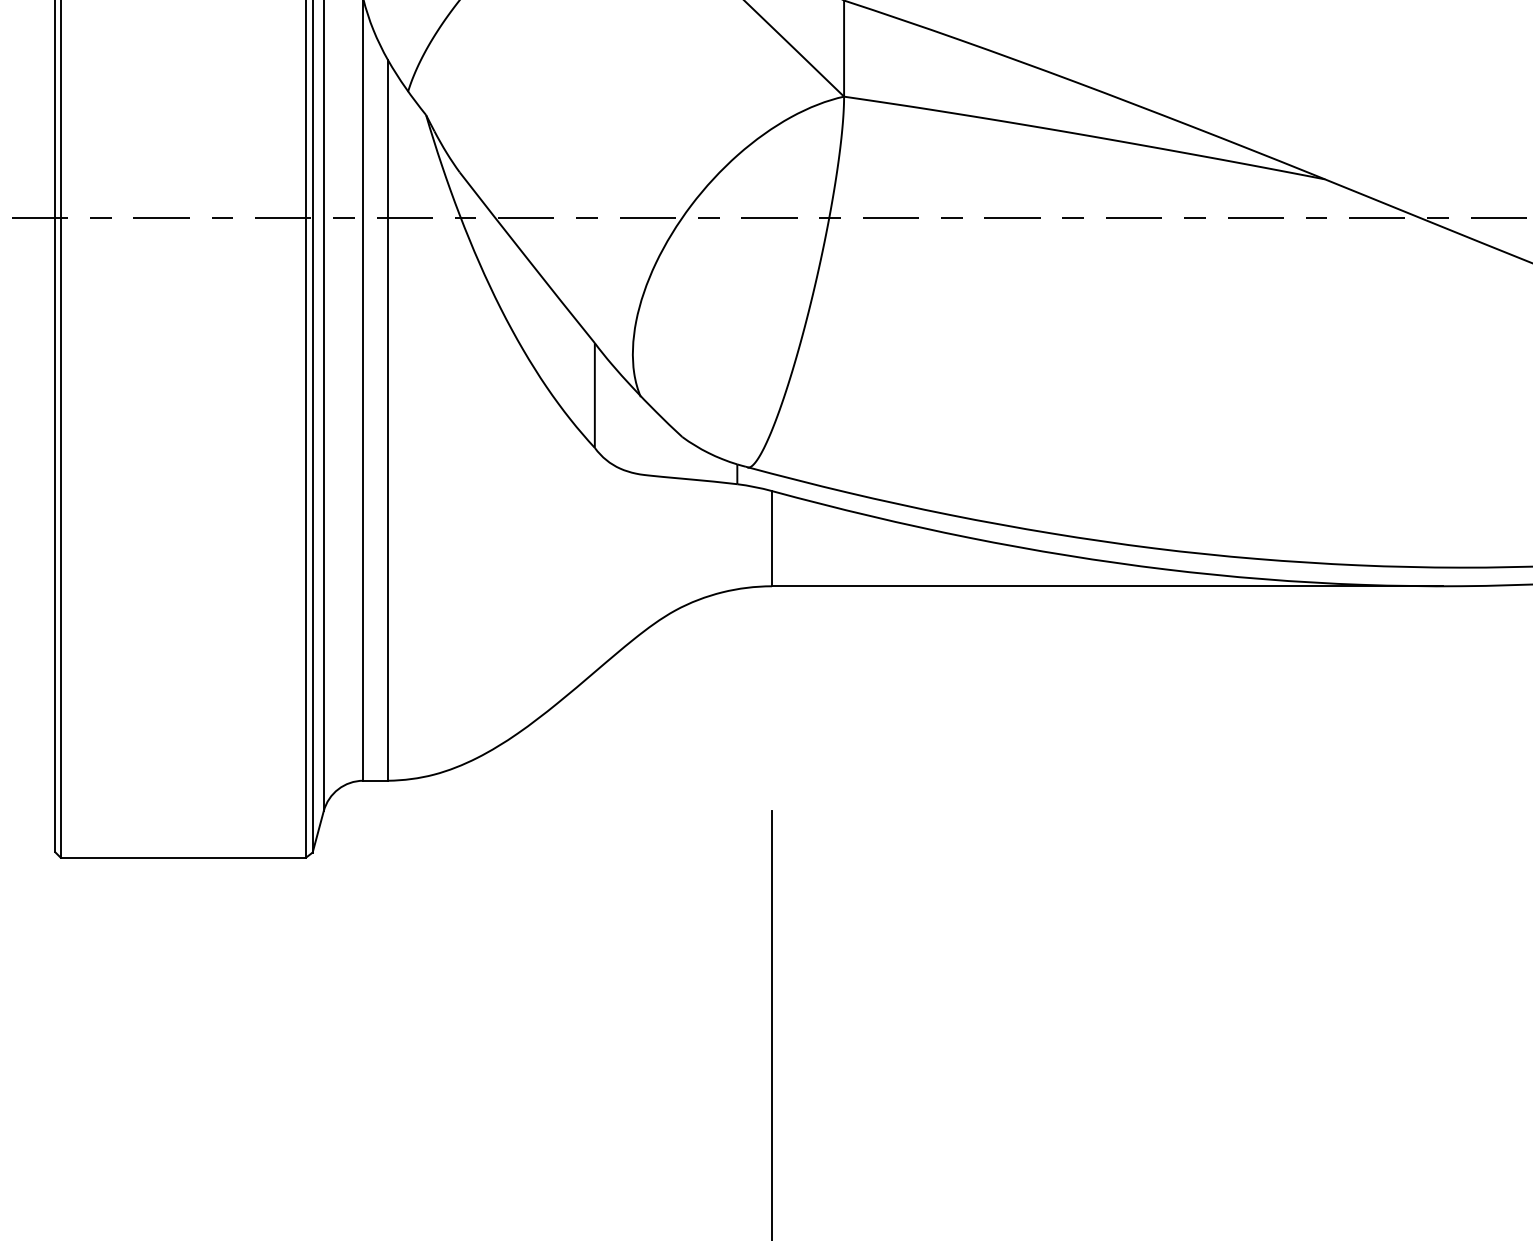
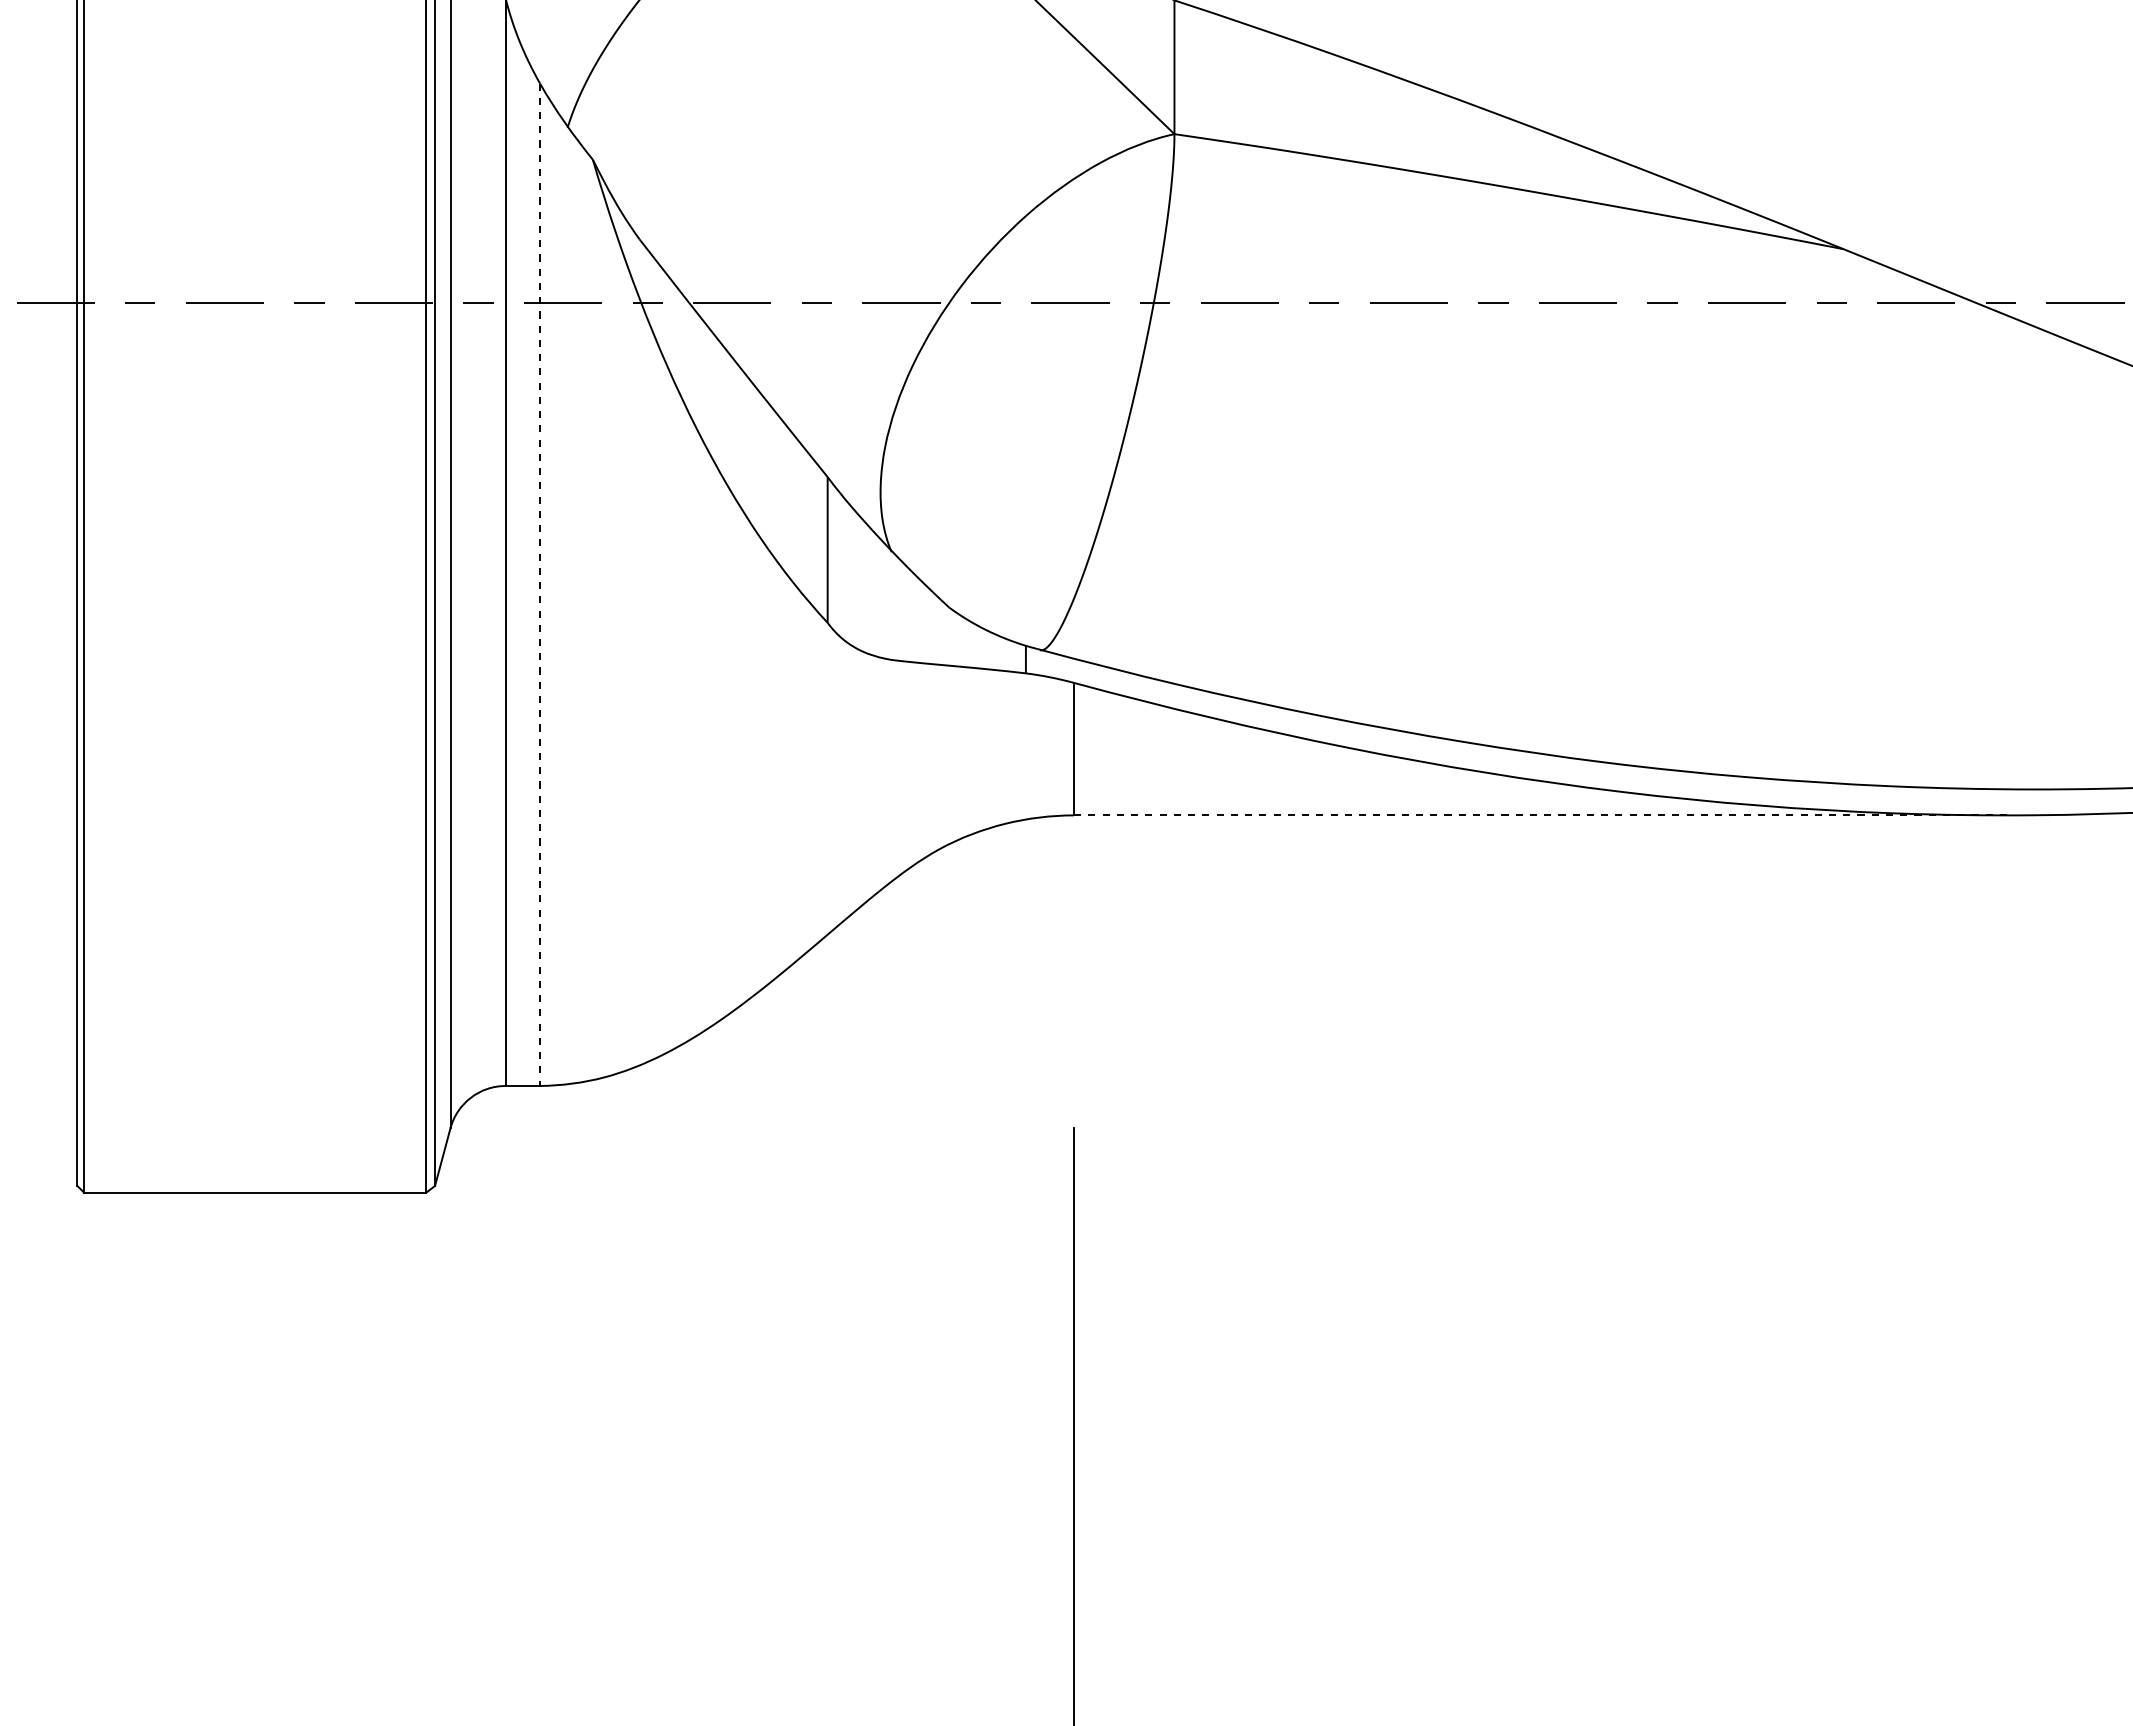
line: (388, 421) -> (540, 585), solid -> dashed
line: (1107, 586) -> (1540, 815), solid -> dashed

